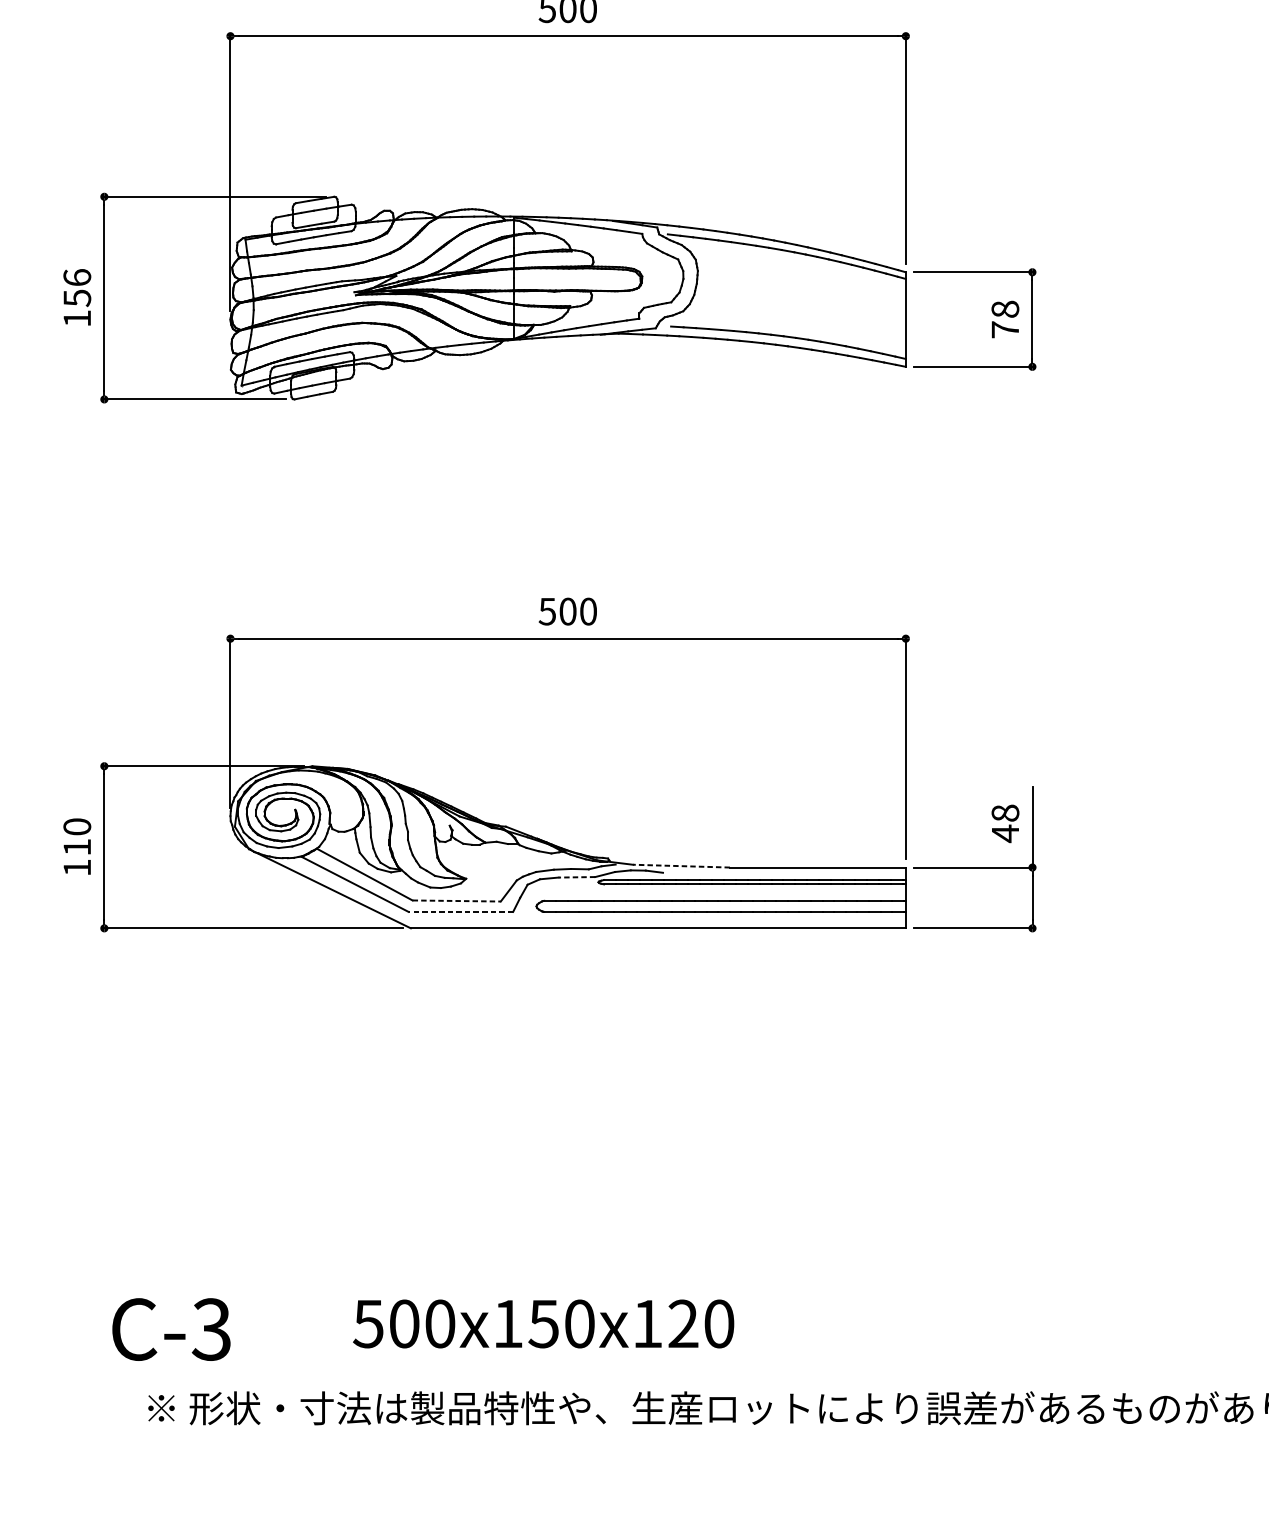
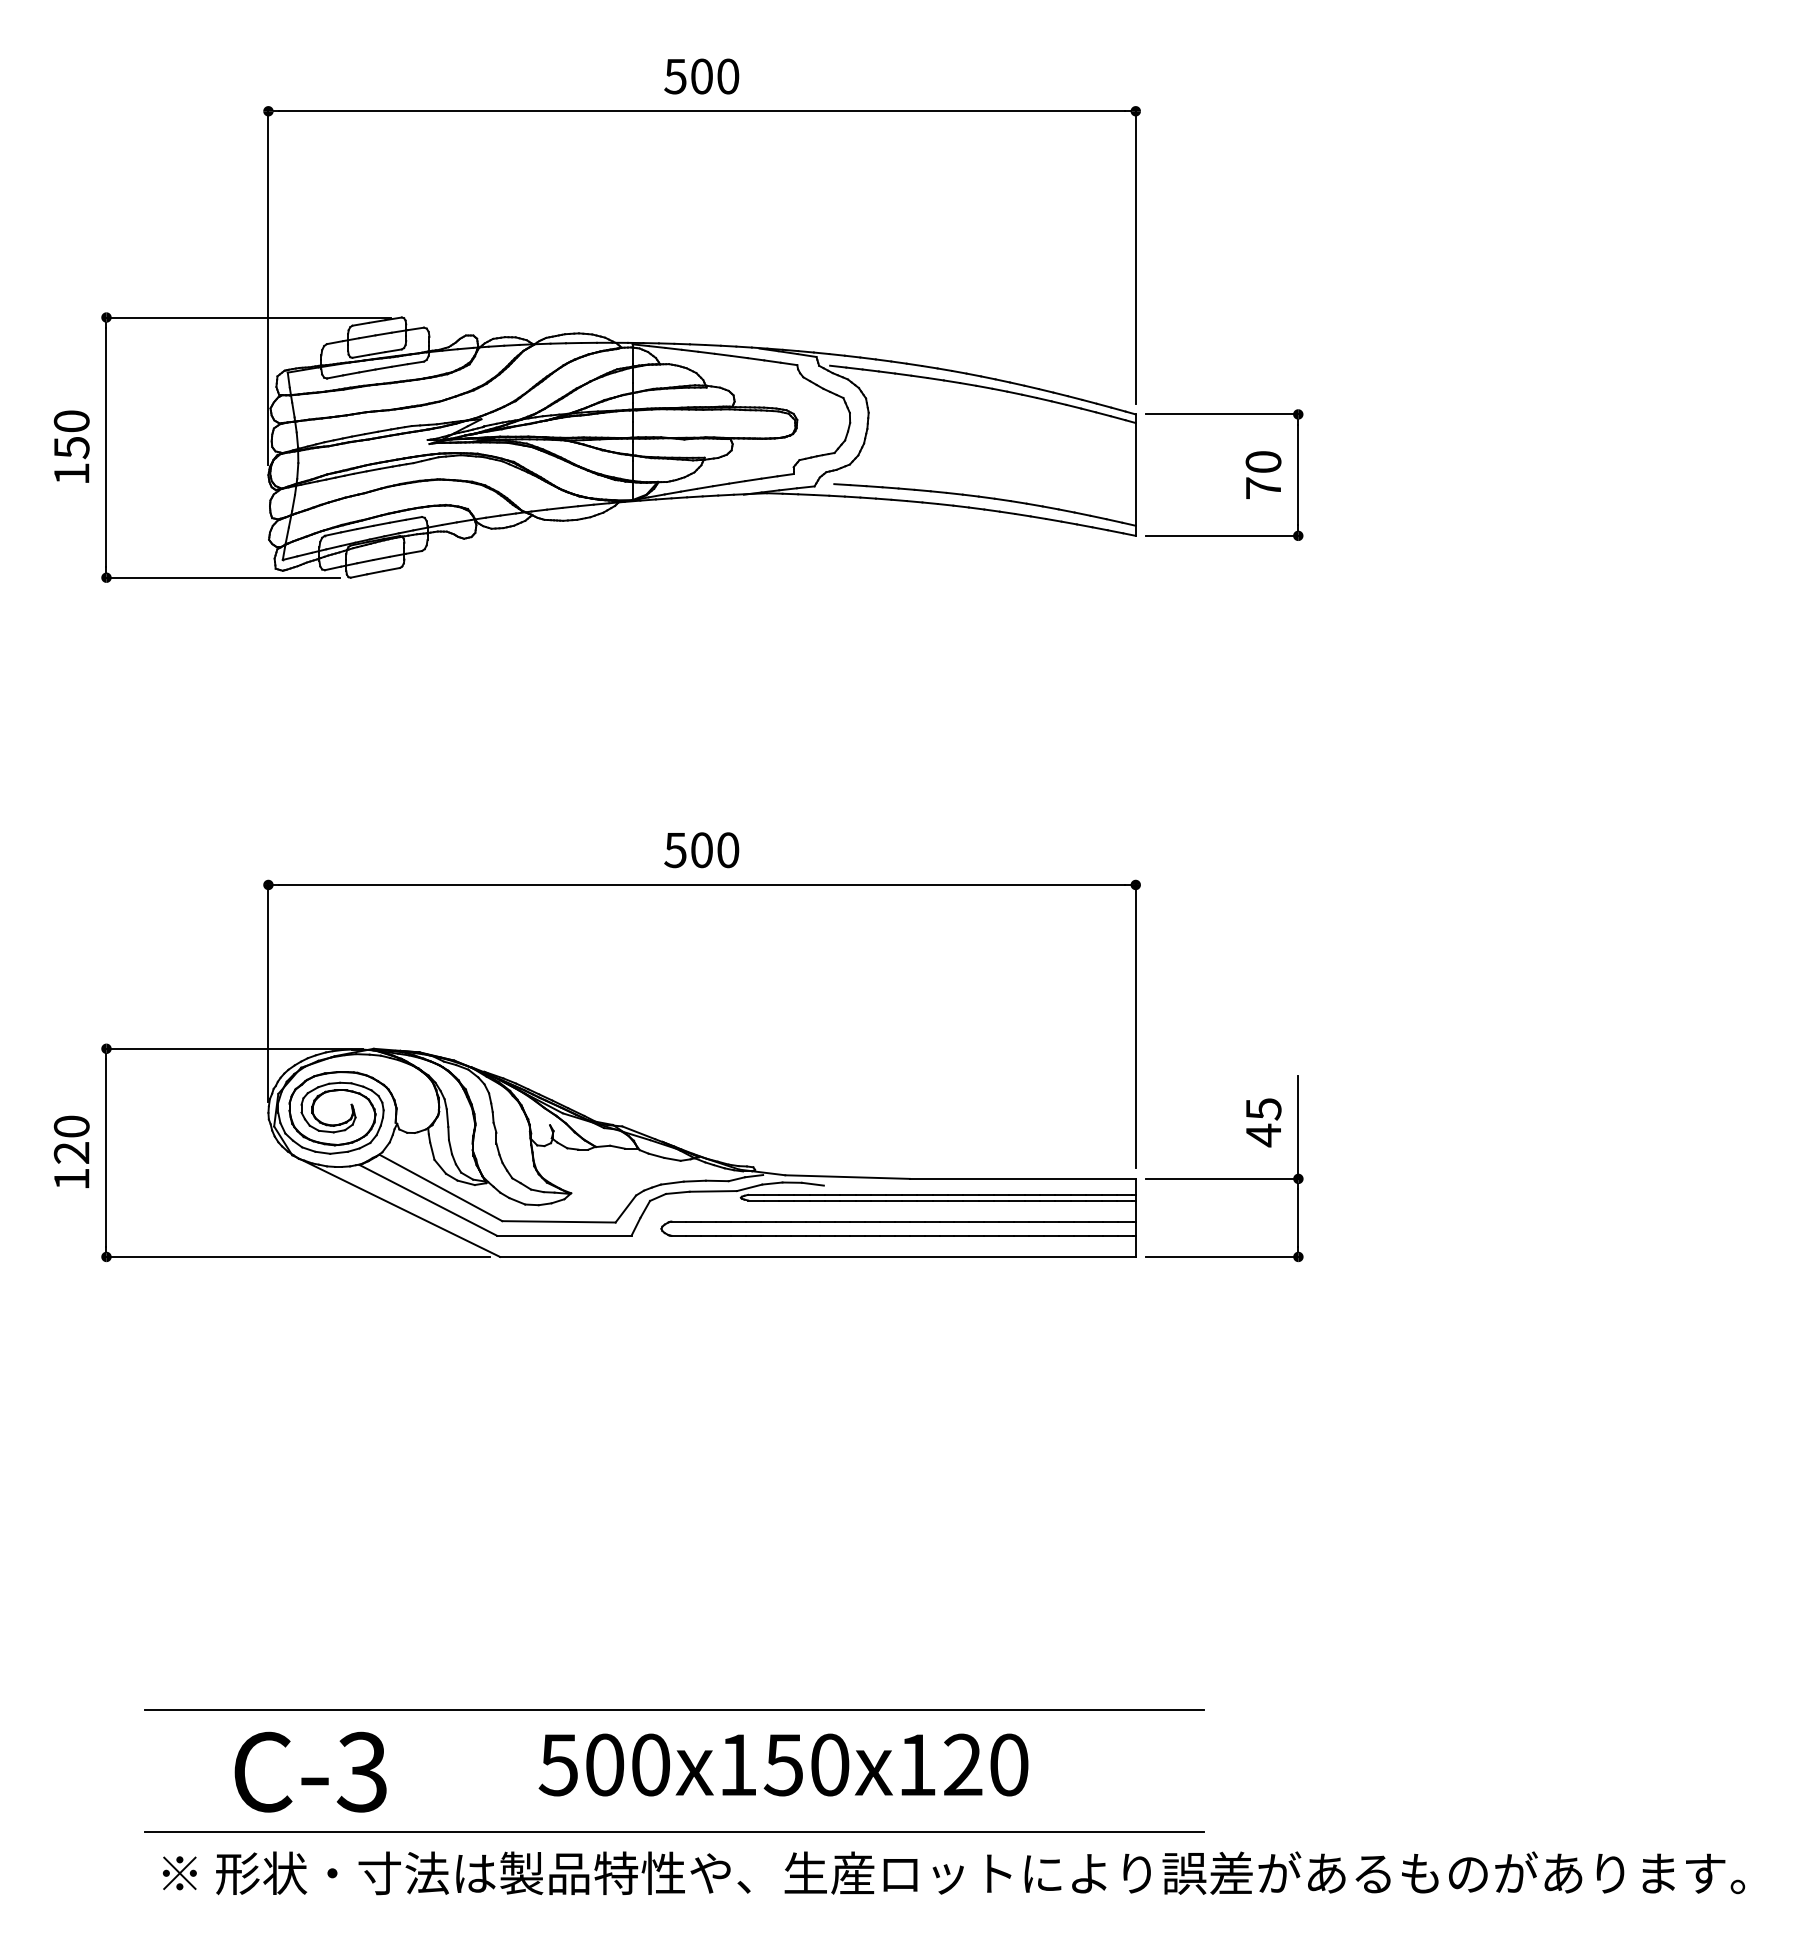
text: (77, 277) -> (71, 421), 156 -> 150
text: (1005, 308) -> (1263, 461), 78 -> 70
text: (1005, 813) -> (1263, 1109), 48 -> 45
text: (77, 847) -> (71, 1152), 110 -> 120
line: (681, 866) -> (847, 1177), dashed -> solid
line: (577, 877) -> (713, 1191), dashed -> solid
line: (456, 900) -> (558, 1221), dashed -> solid
line: (460, 911) -> (563, 1235), dashed -> solid
line: (546, 1281) -> (674, 1710), added
text: (543, 1323) -> (783, 1764), moved
text: (171, 1329) -> (310, 1771), moved
line: (546, 1375) -> (674, 1831), added

